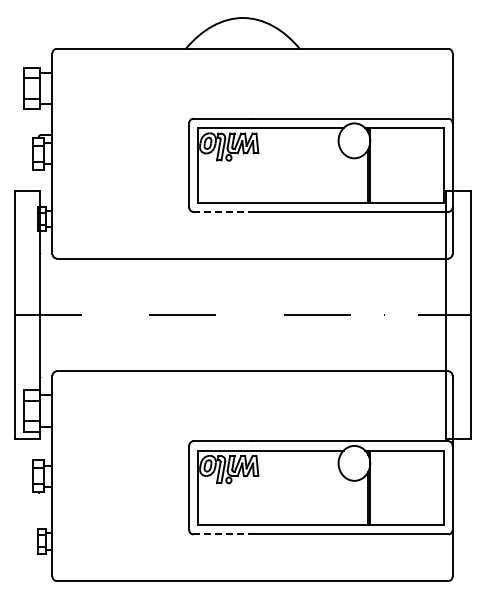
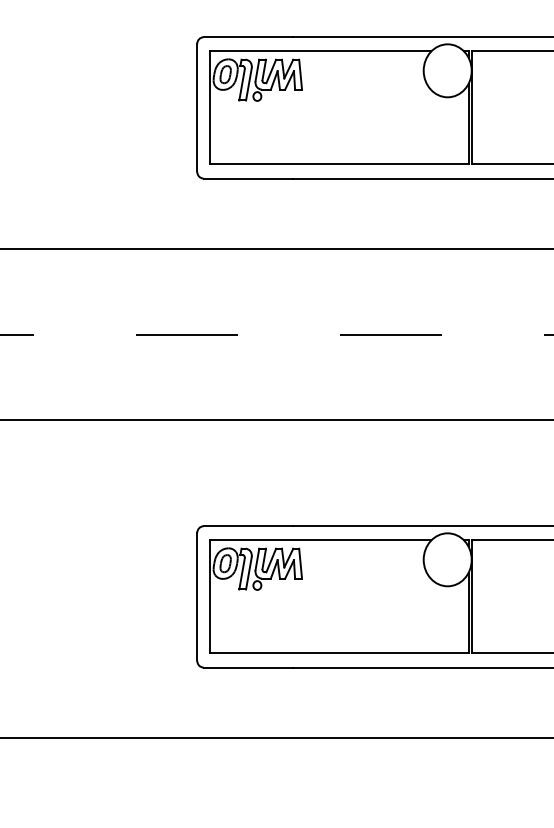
line: (222, 211) -> (247, 177), dashed -> solid
line: (222, 534) -> (247, 667), dashed -> solid

